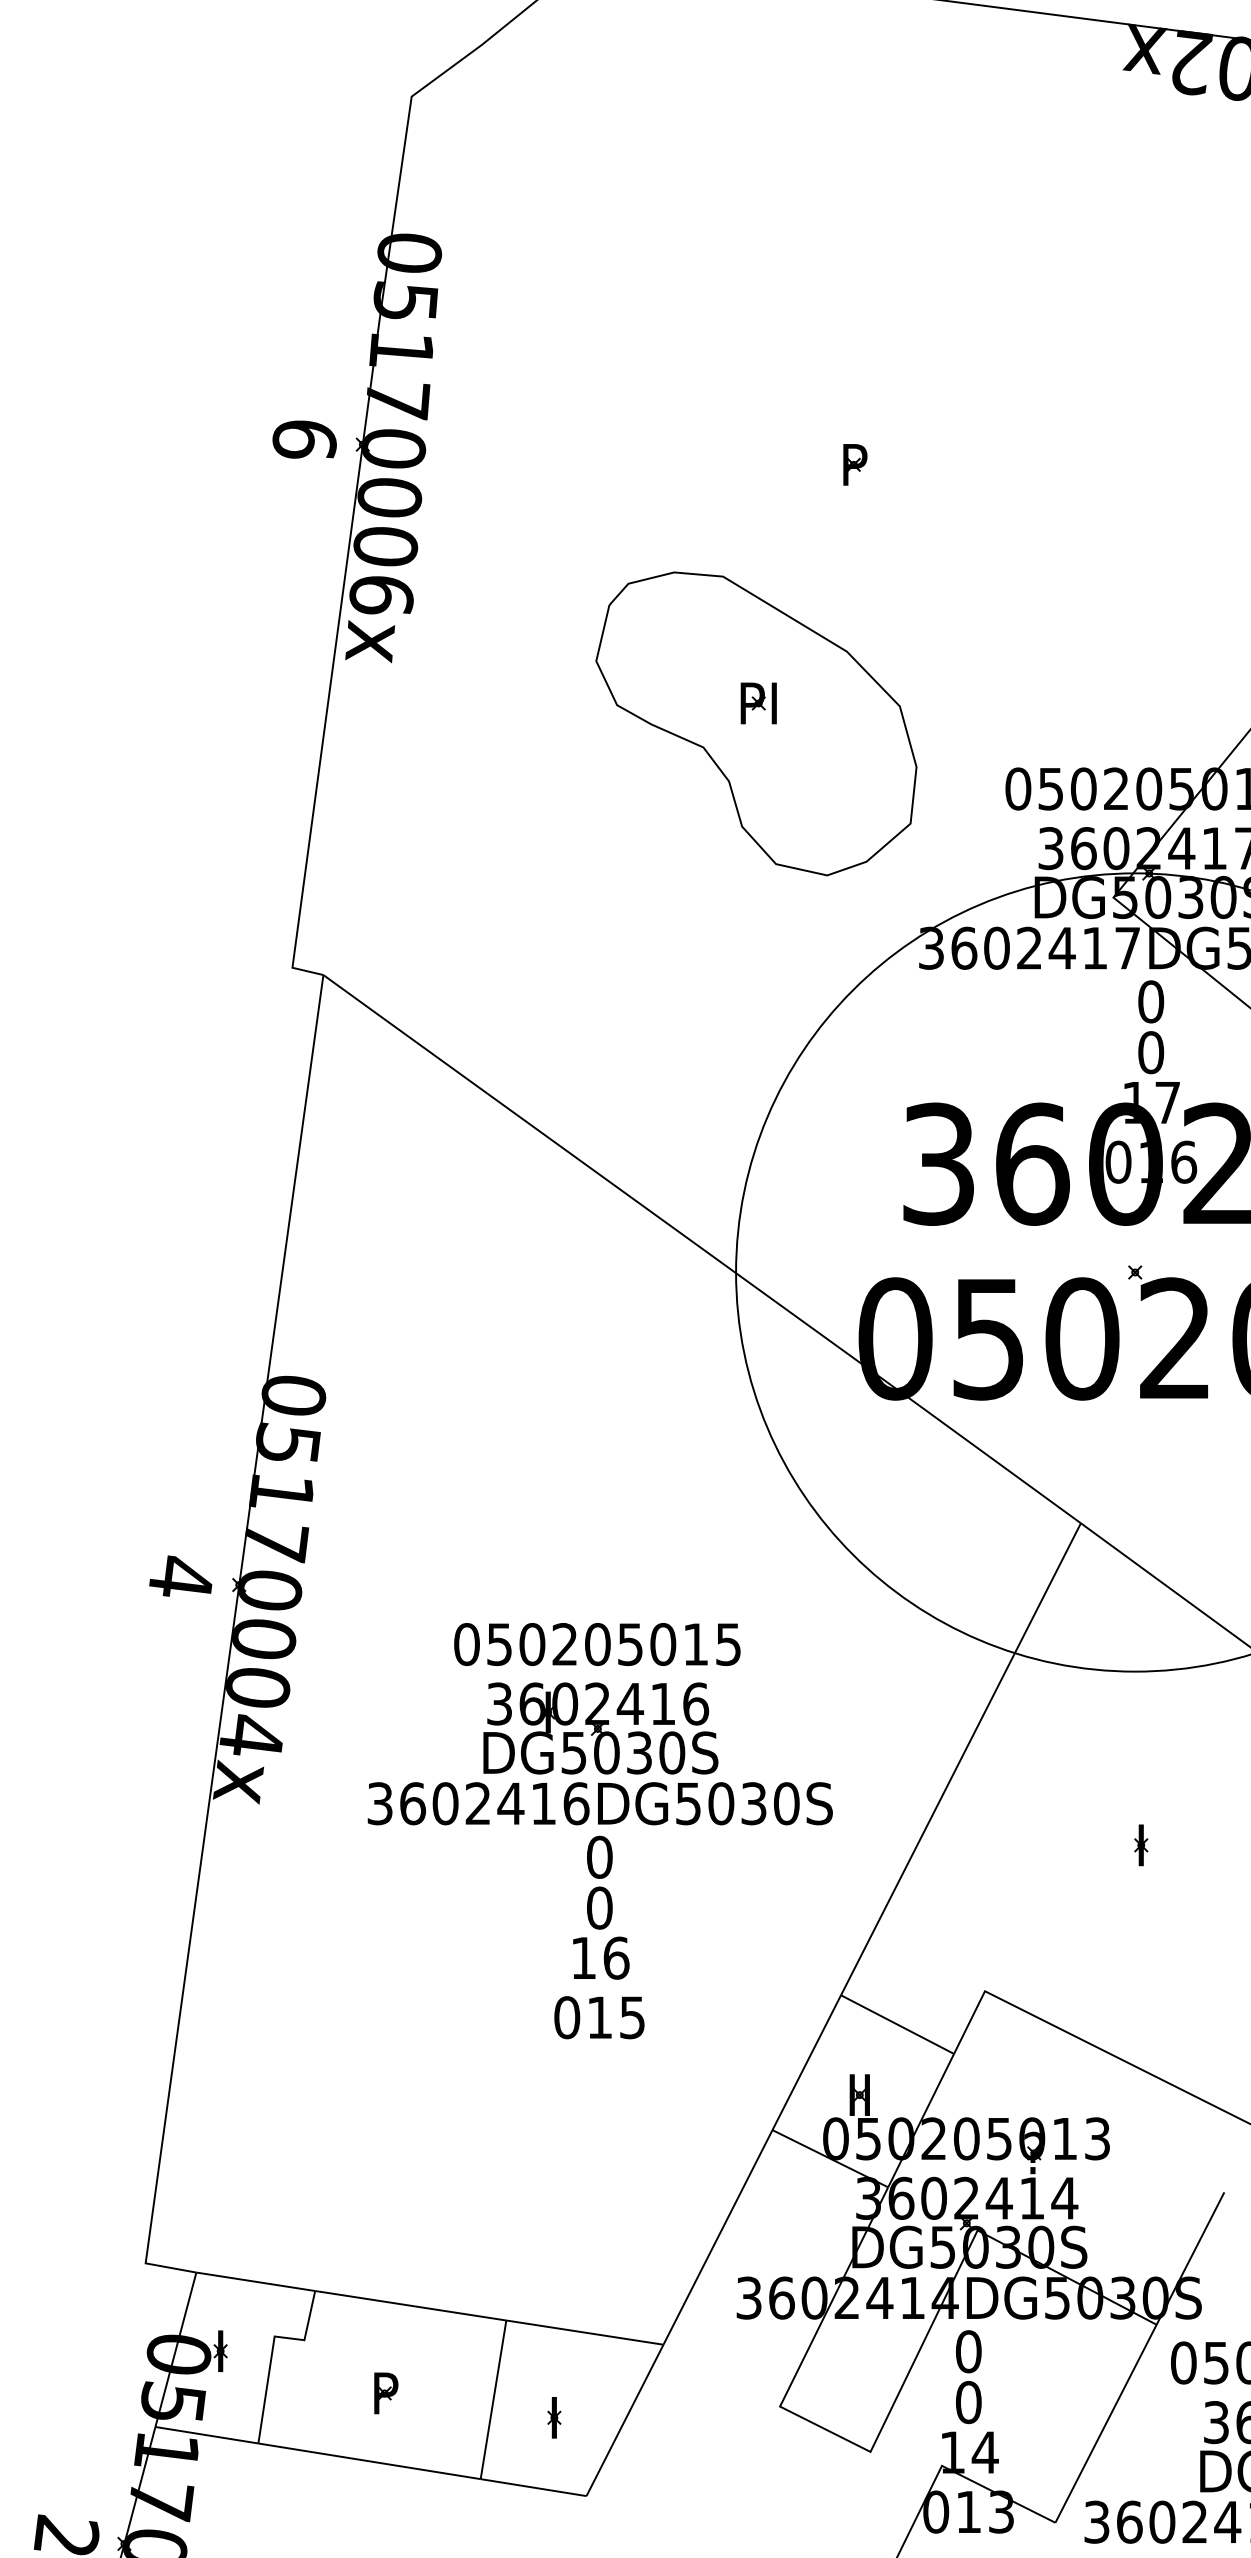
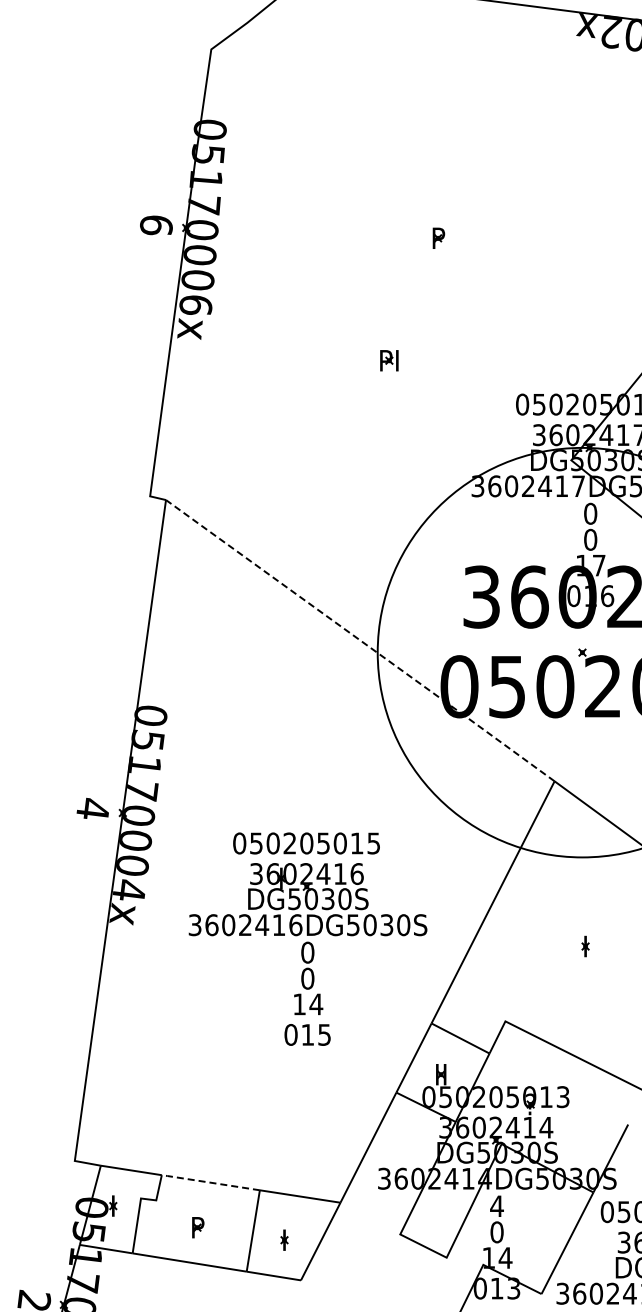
part: (757, 722) -> (388, 370), removed
line: (702, 1248) -> (360, 640), solid -> dashed
text: (616, 1958) -> (316, 1004), 16 -> 14
line: (408, 2305) -> (209, 1182), solid -> dashed
text: (967, 2352) -> (496, 1206), 0 -> 4

